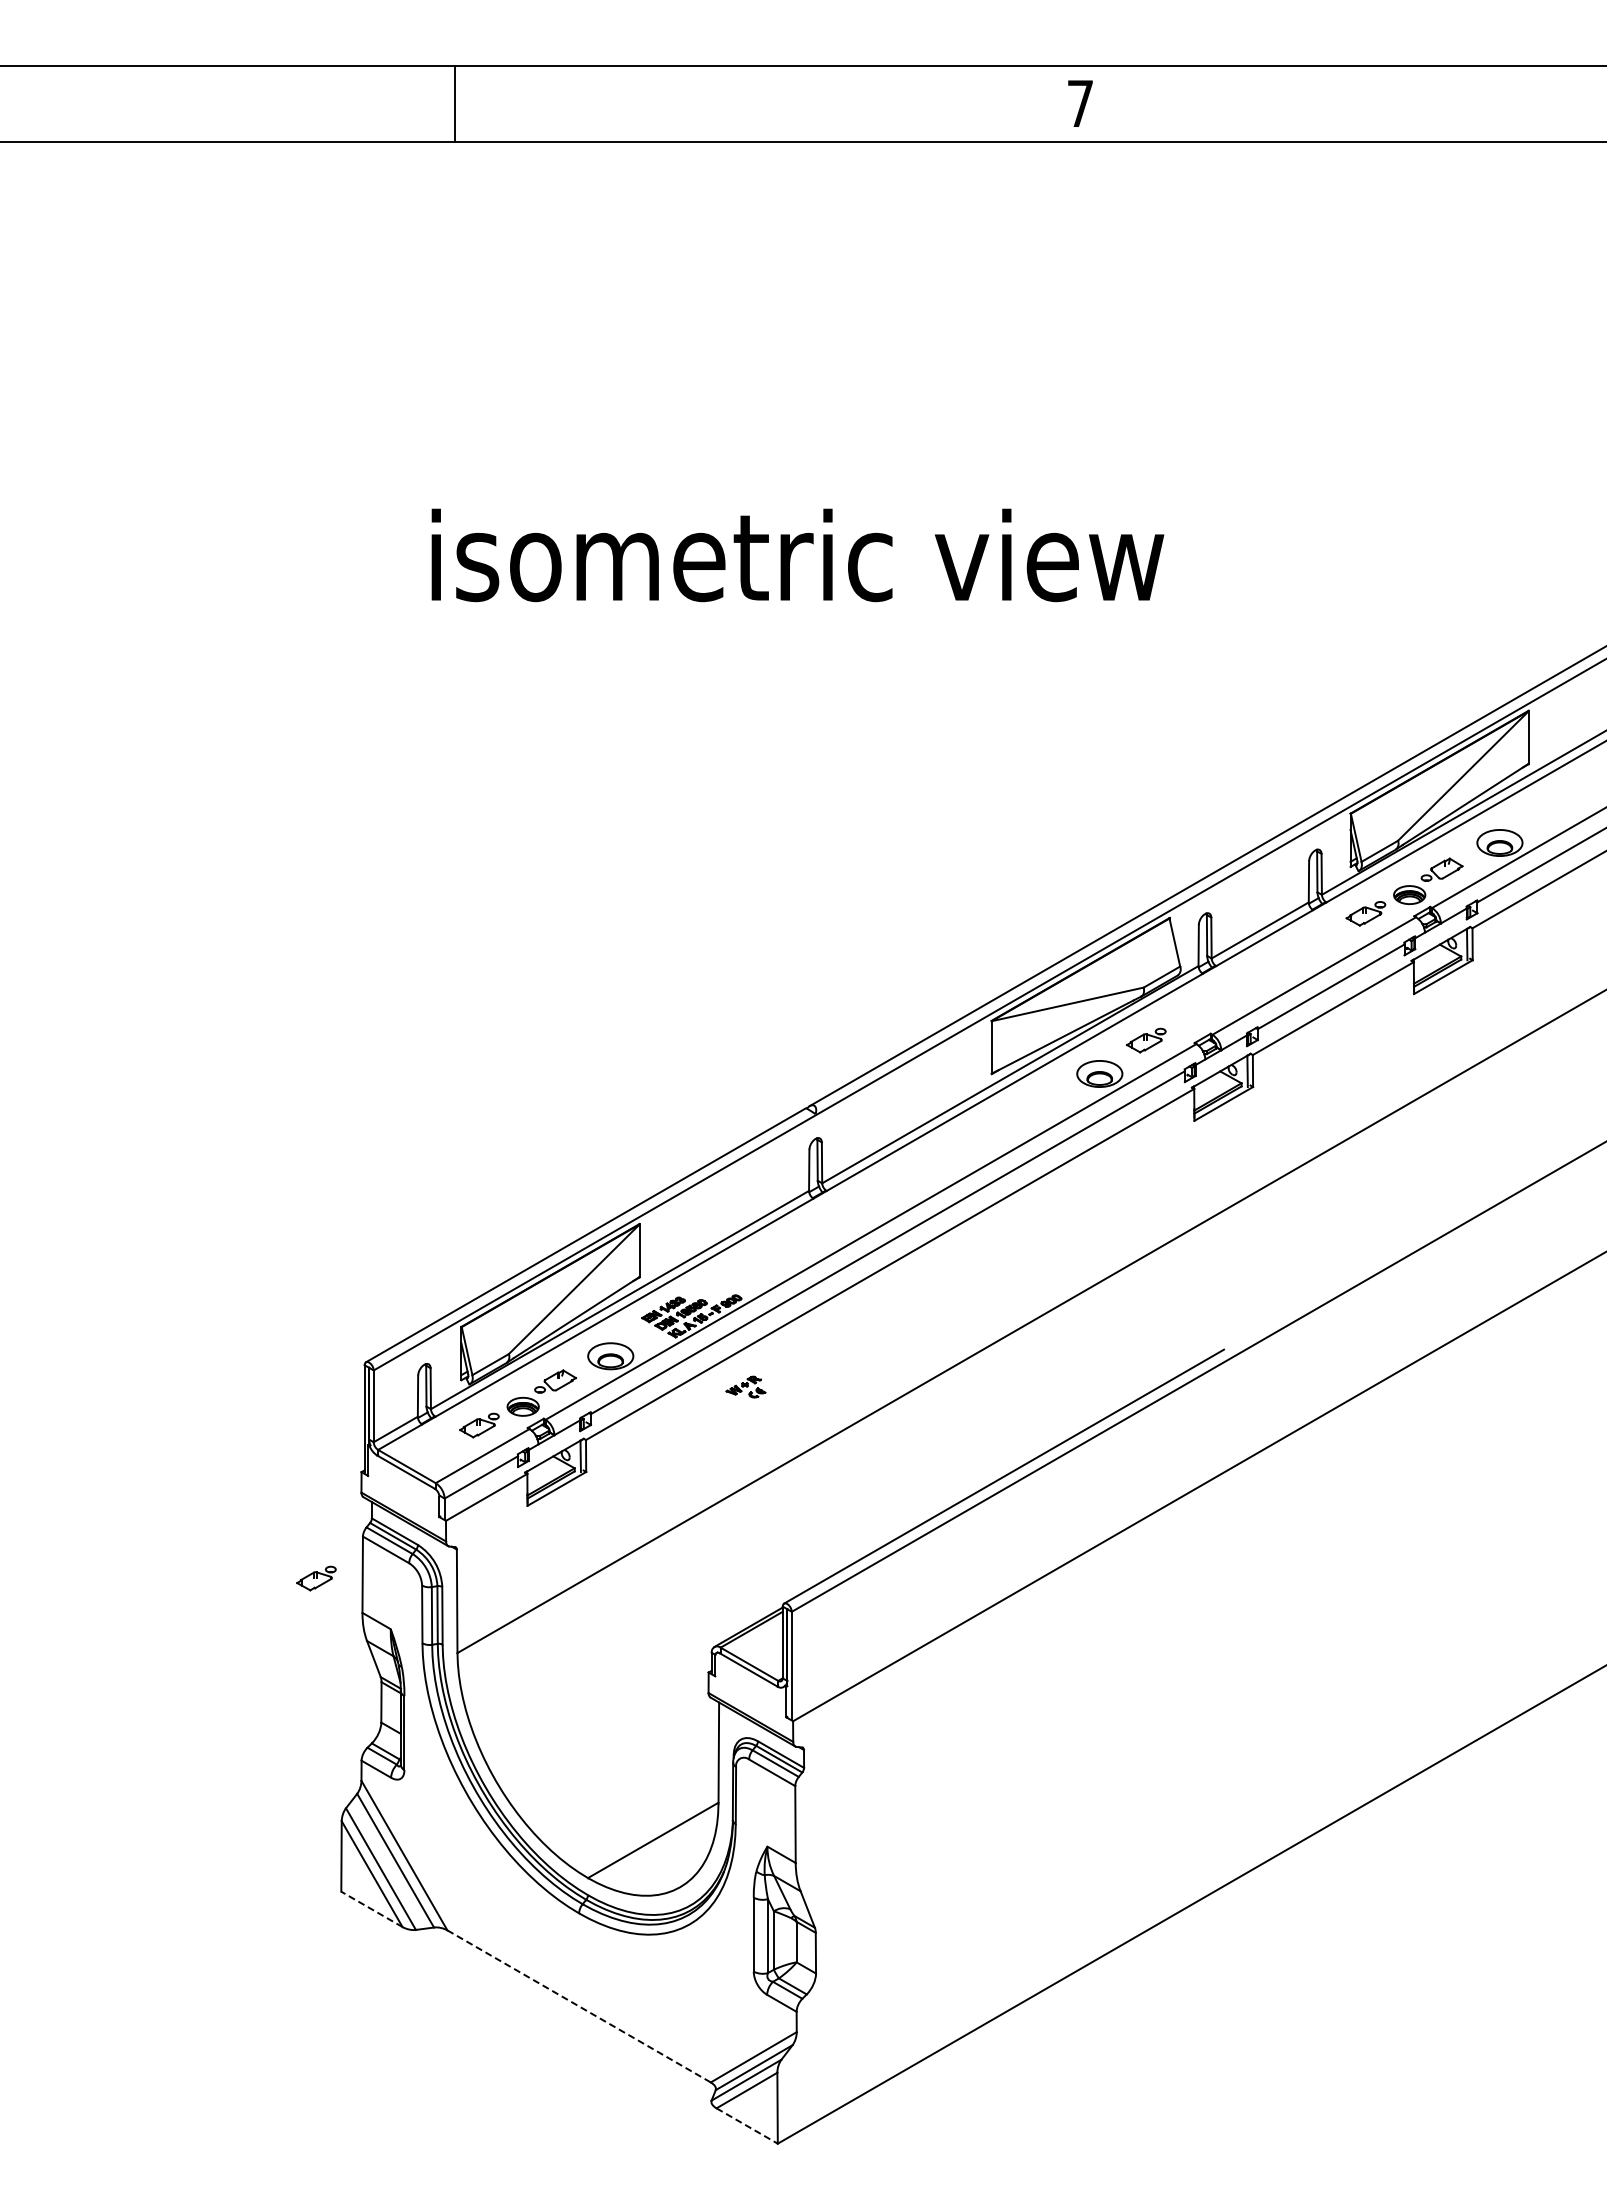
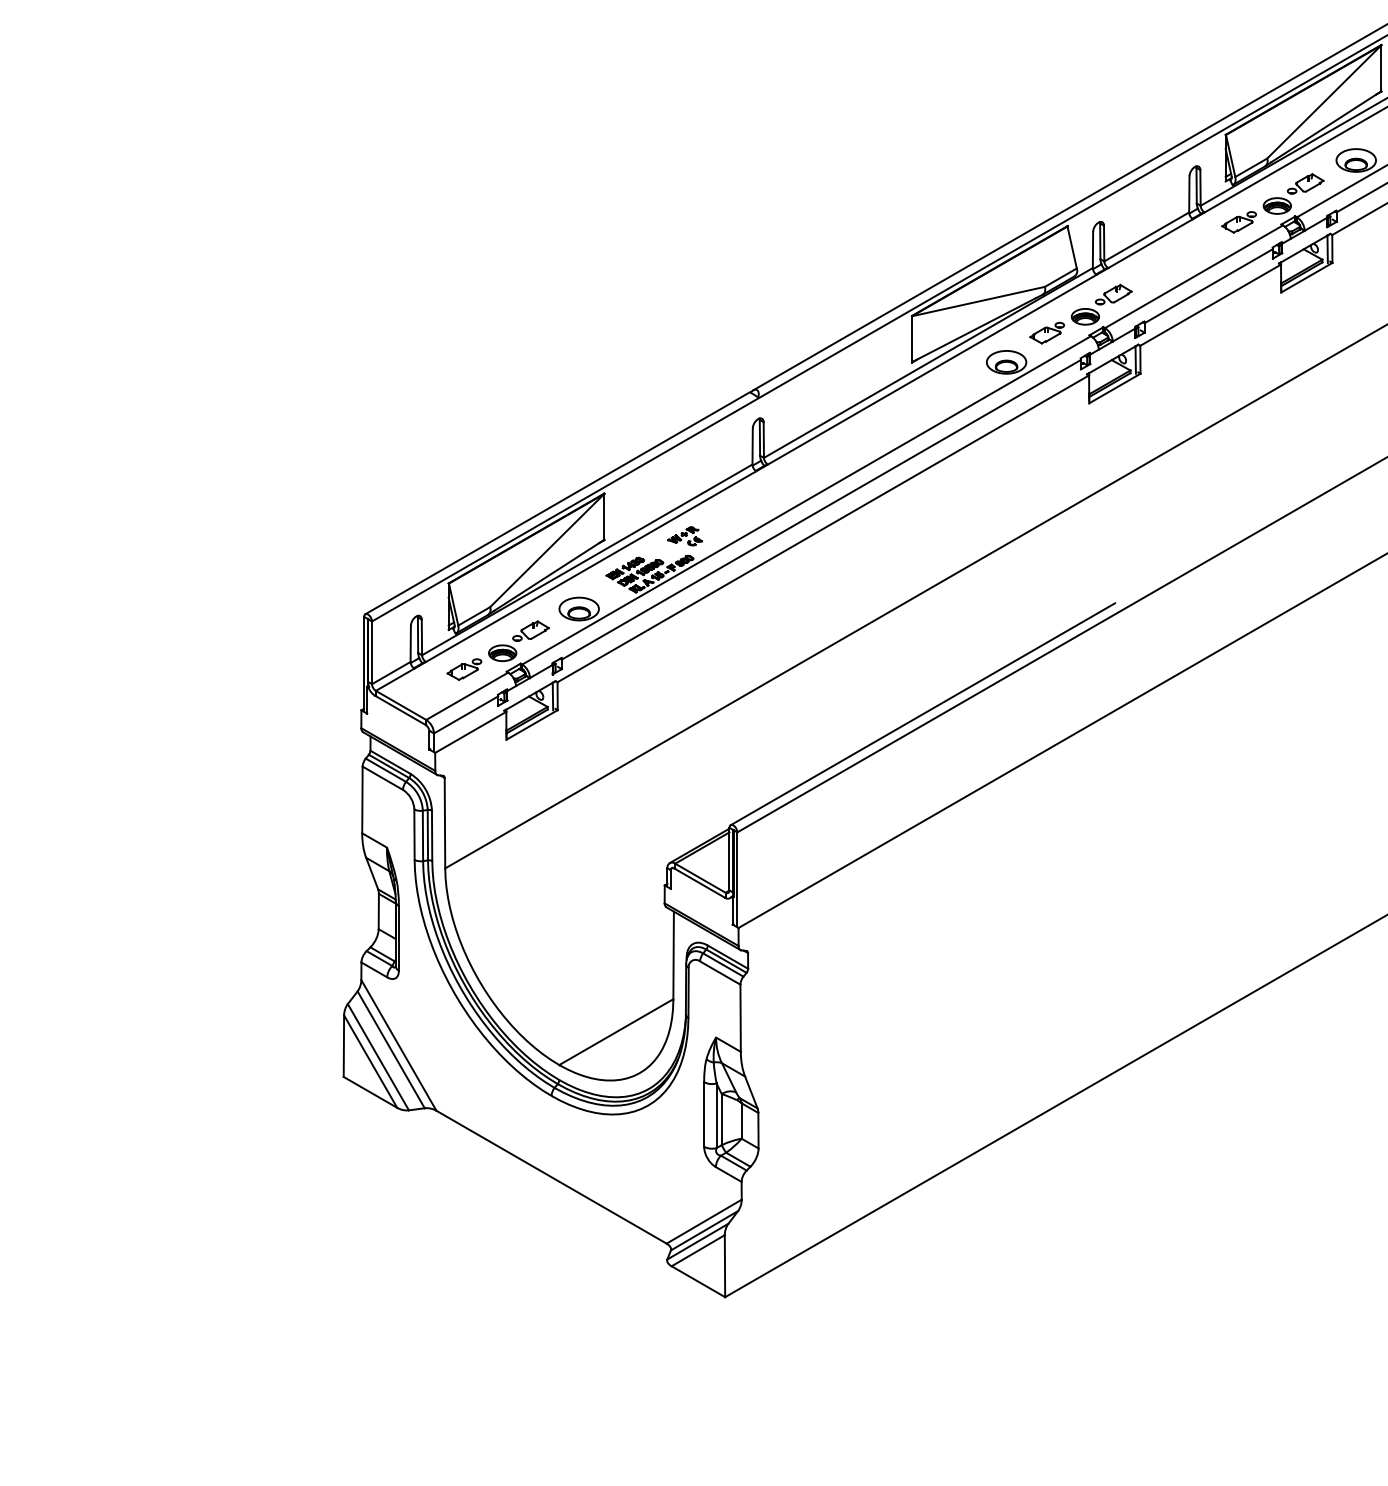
part: (1208, 1007) -> (1101, 304), added
part: (745, 1386) -> (684, 535), moved
part: (316, 1578) -> (322, 803), removed
line: (371, 1909) -> (370, 1092), dashed -> solid
line: (579, 2006) -> (551, 1177), dashed -> solid
line: (747, 2126) -> (698, 1282), dashed -> solid

